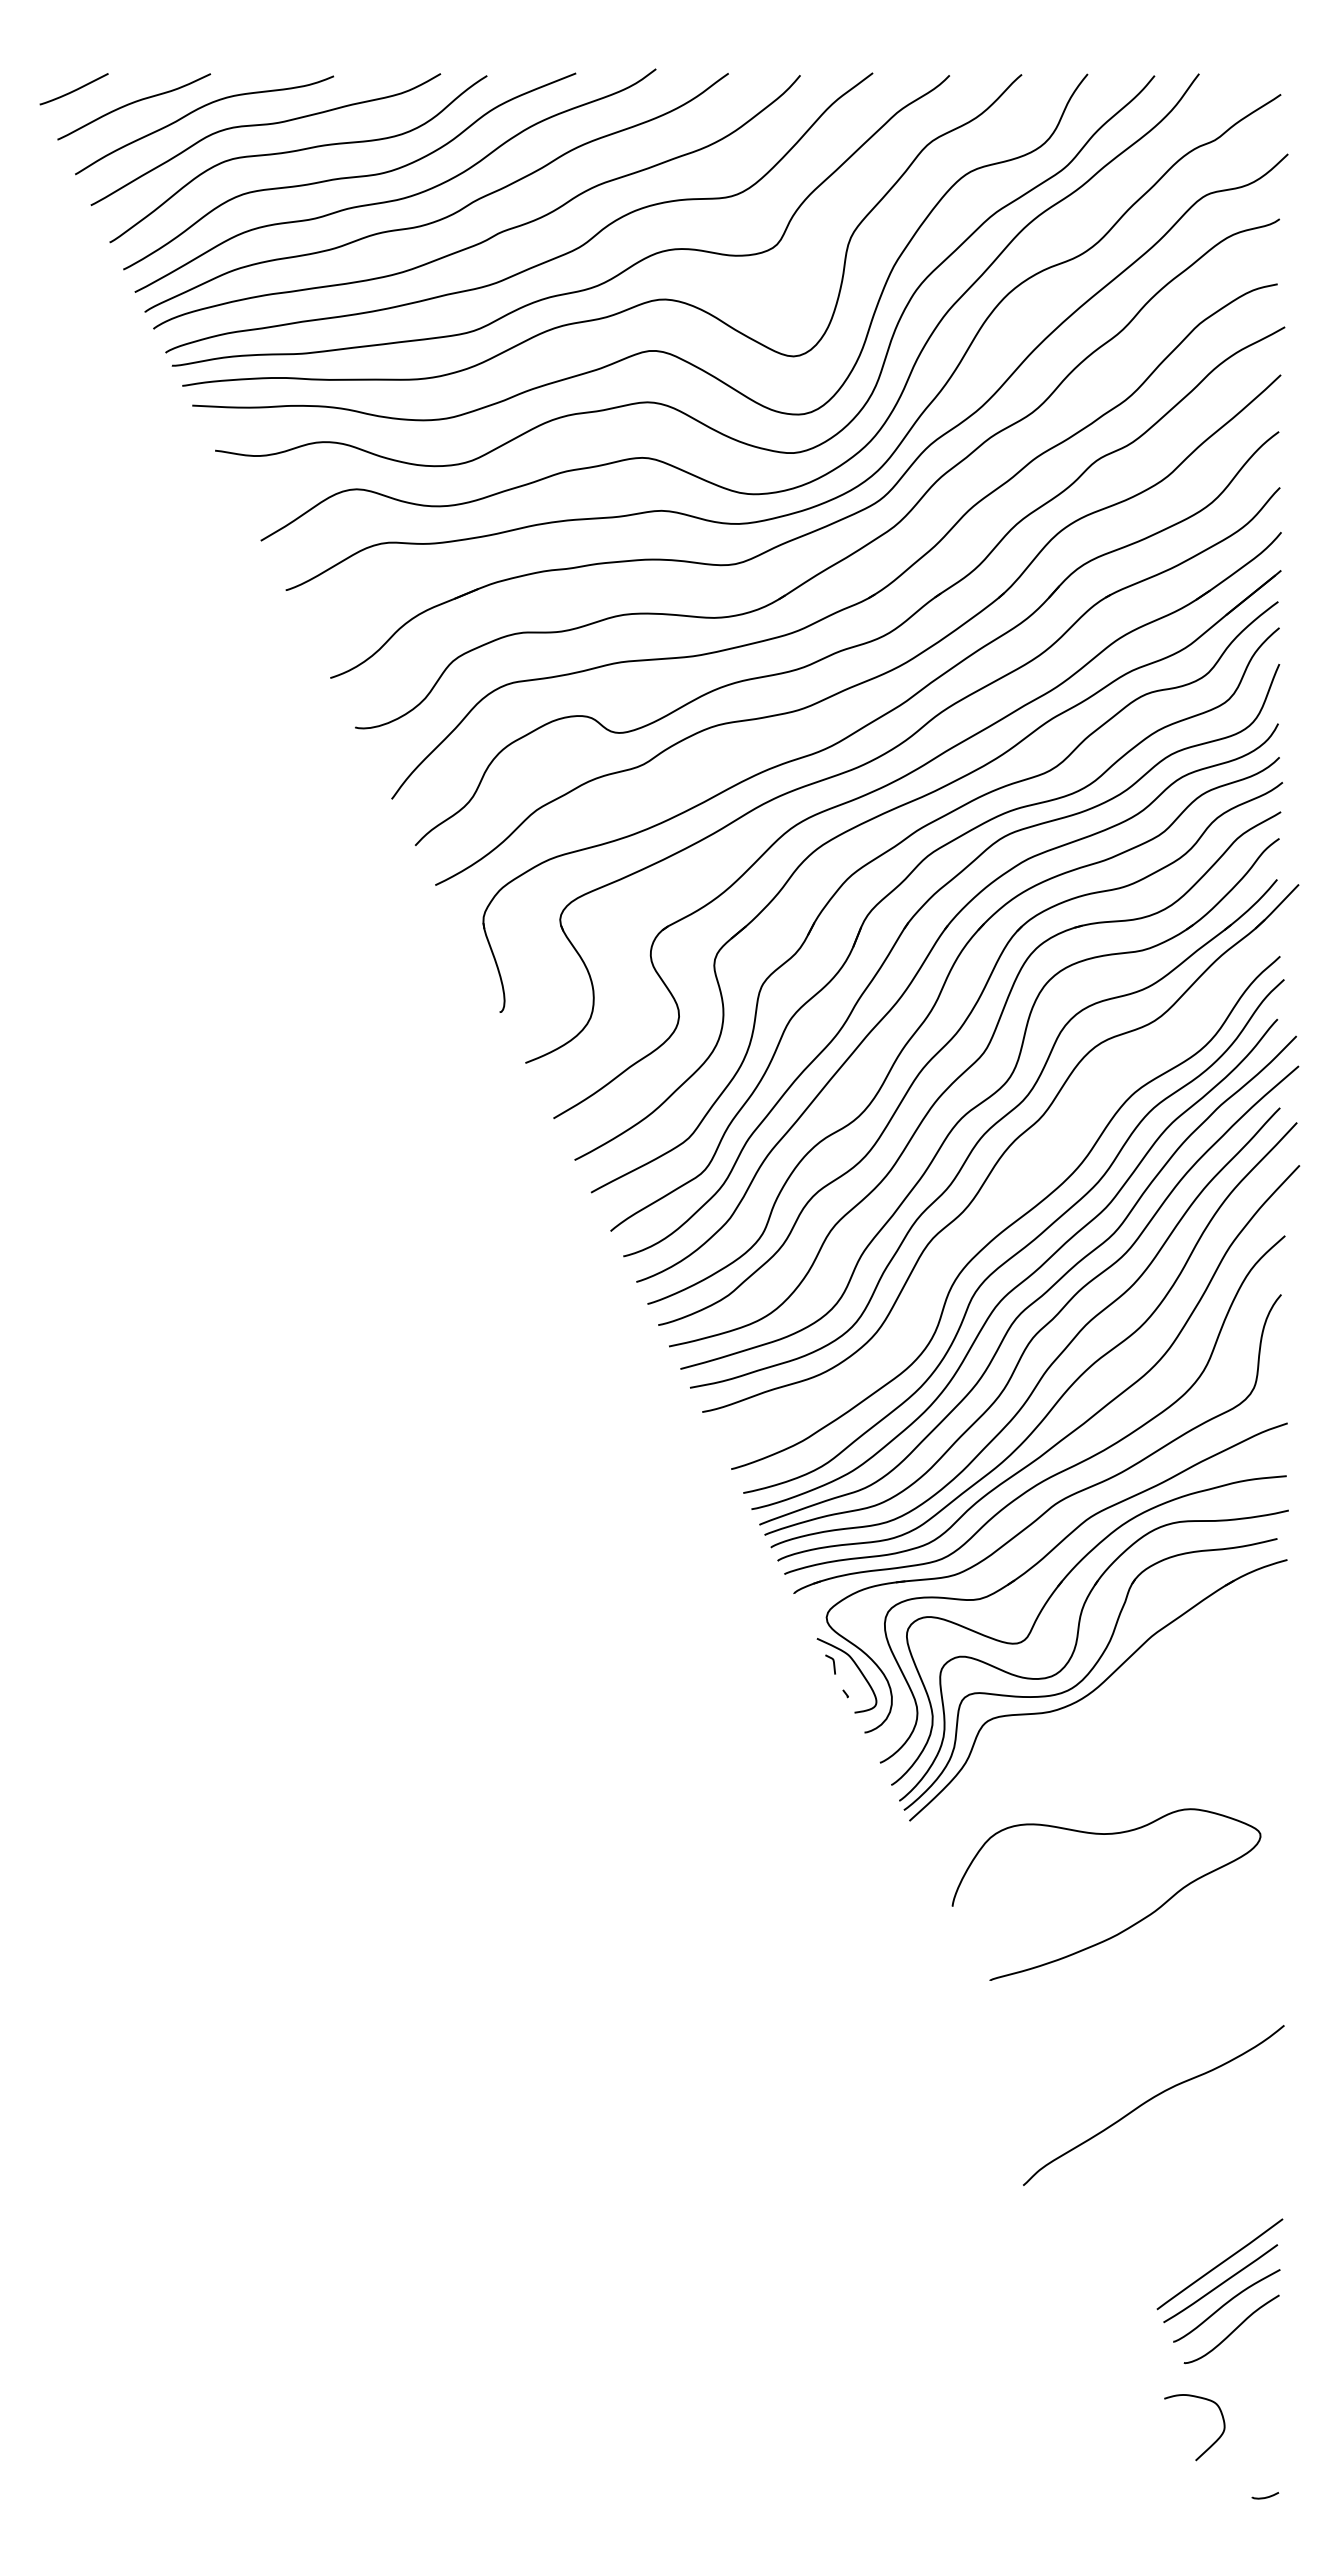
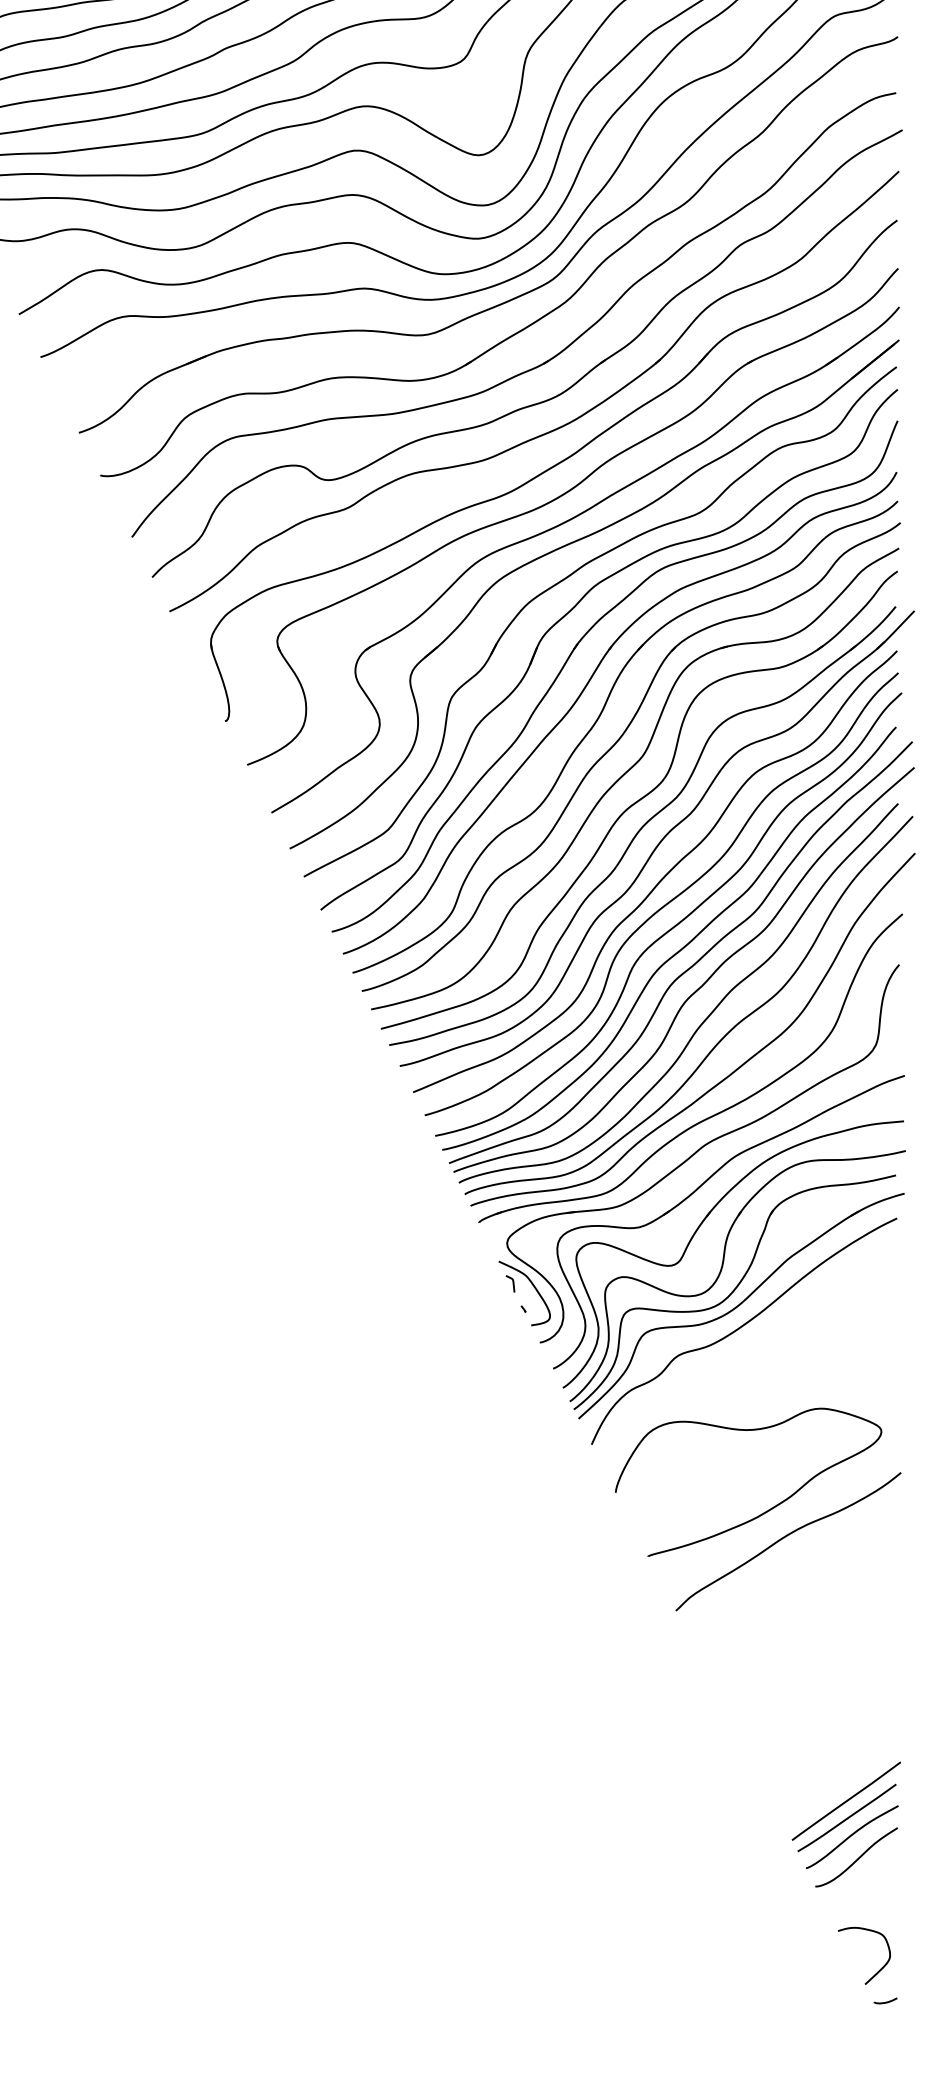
curve: (1008, 1191) -> (663, 875), added
curve: (1098, 1715) -> (741, 1327), added
curve: (1149, 2101) -> (784, 1538), moved
curve: (1211, 2444) -> (878, 1970), moved

